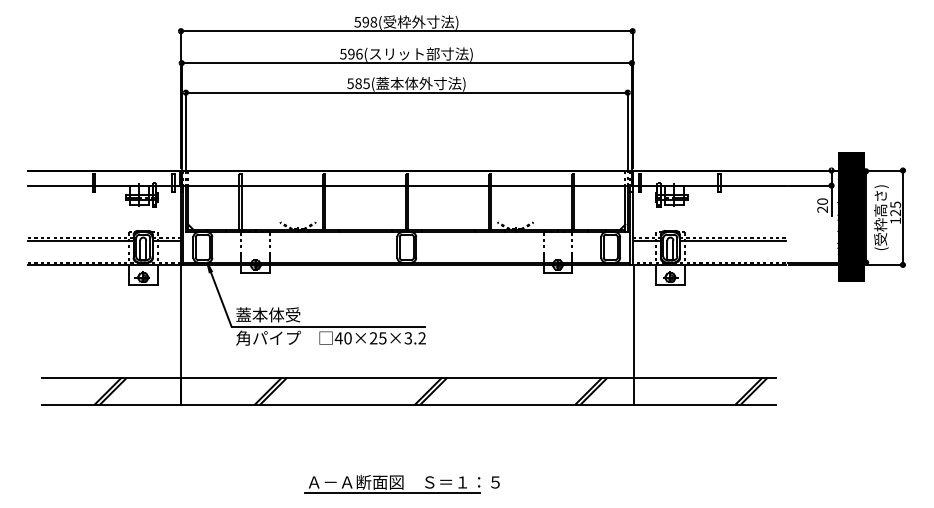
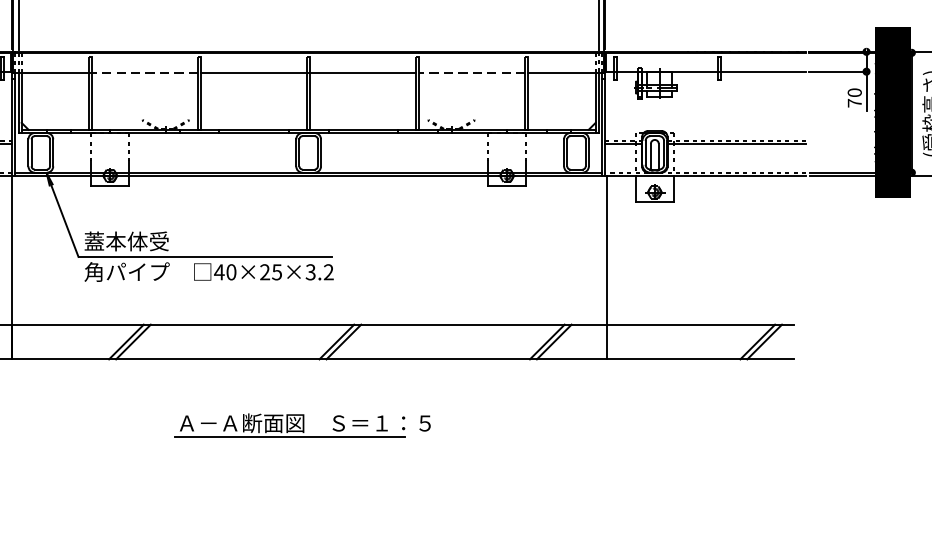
line: (281, 186) -> (144, 72), solid -> dashed
line: (530, 186) -> (471, 72), solid -> dashed
text: (822, 209) -> (854, 103), 20 -> 70
part: (401, 483) -> (301, 424), moved

